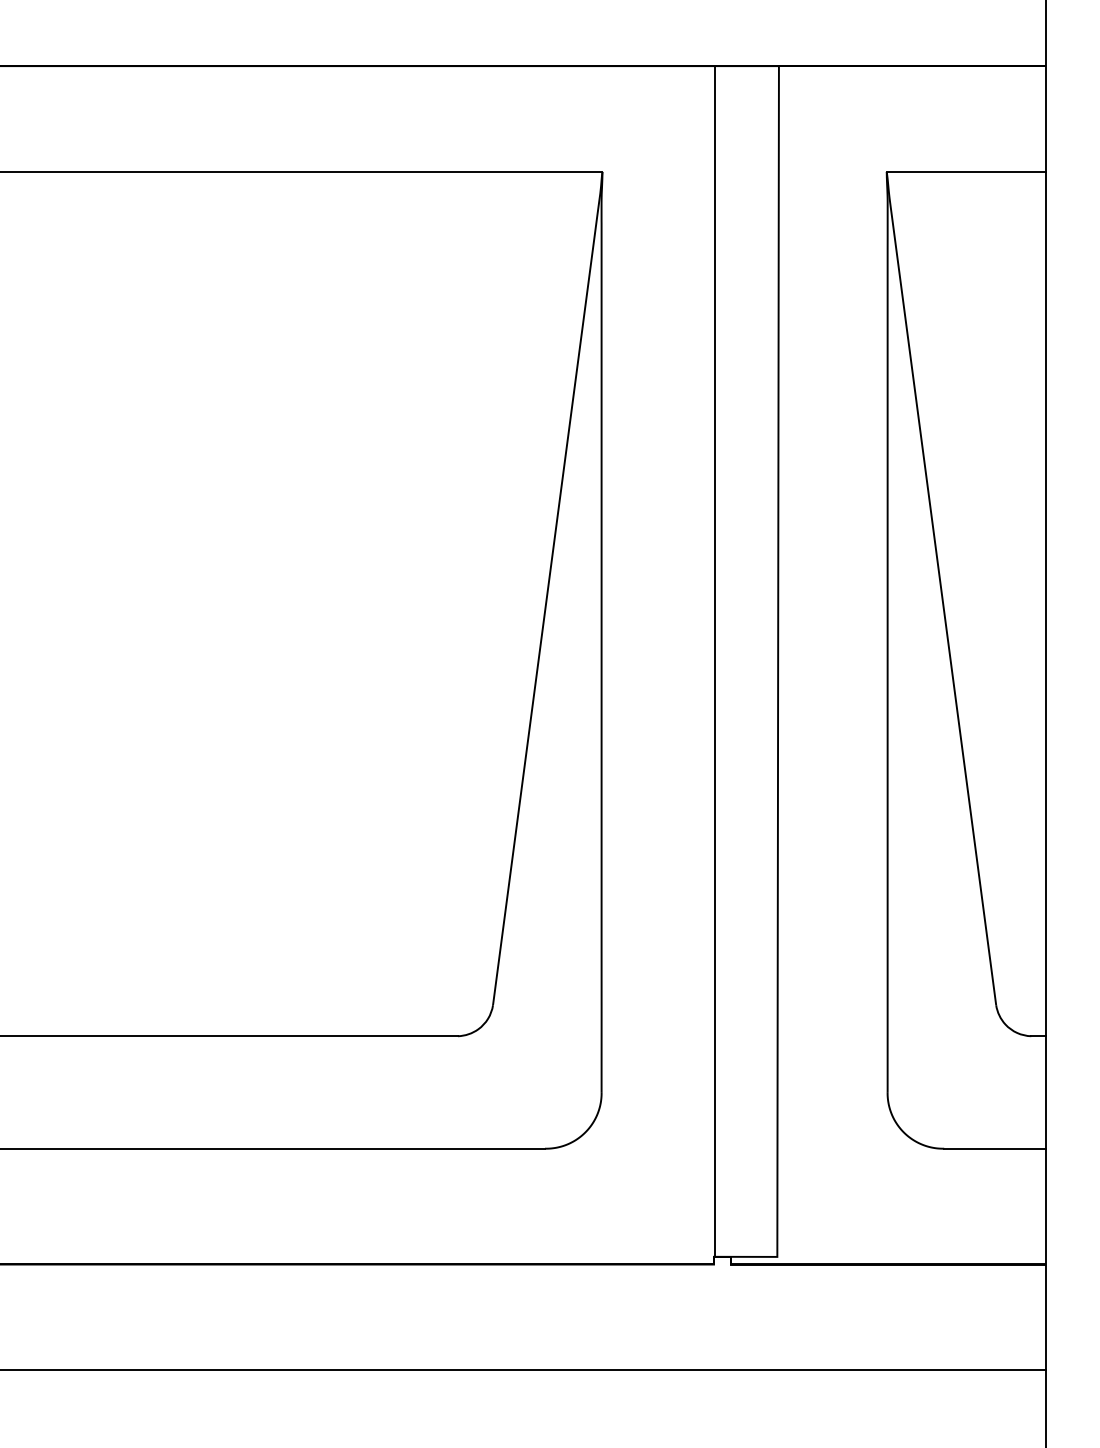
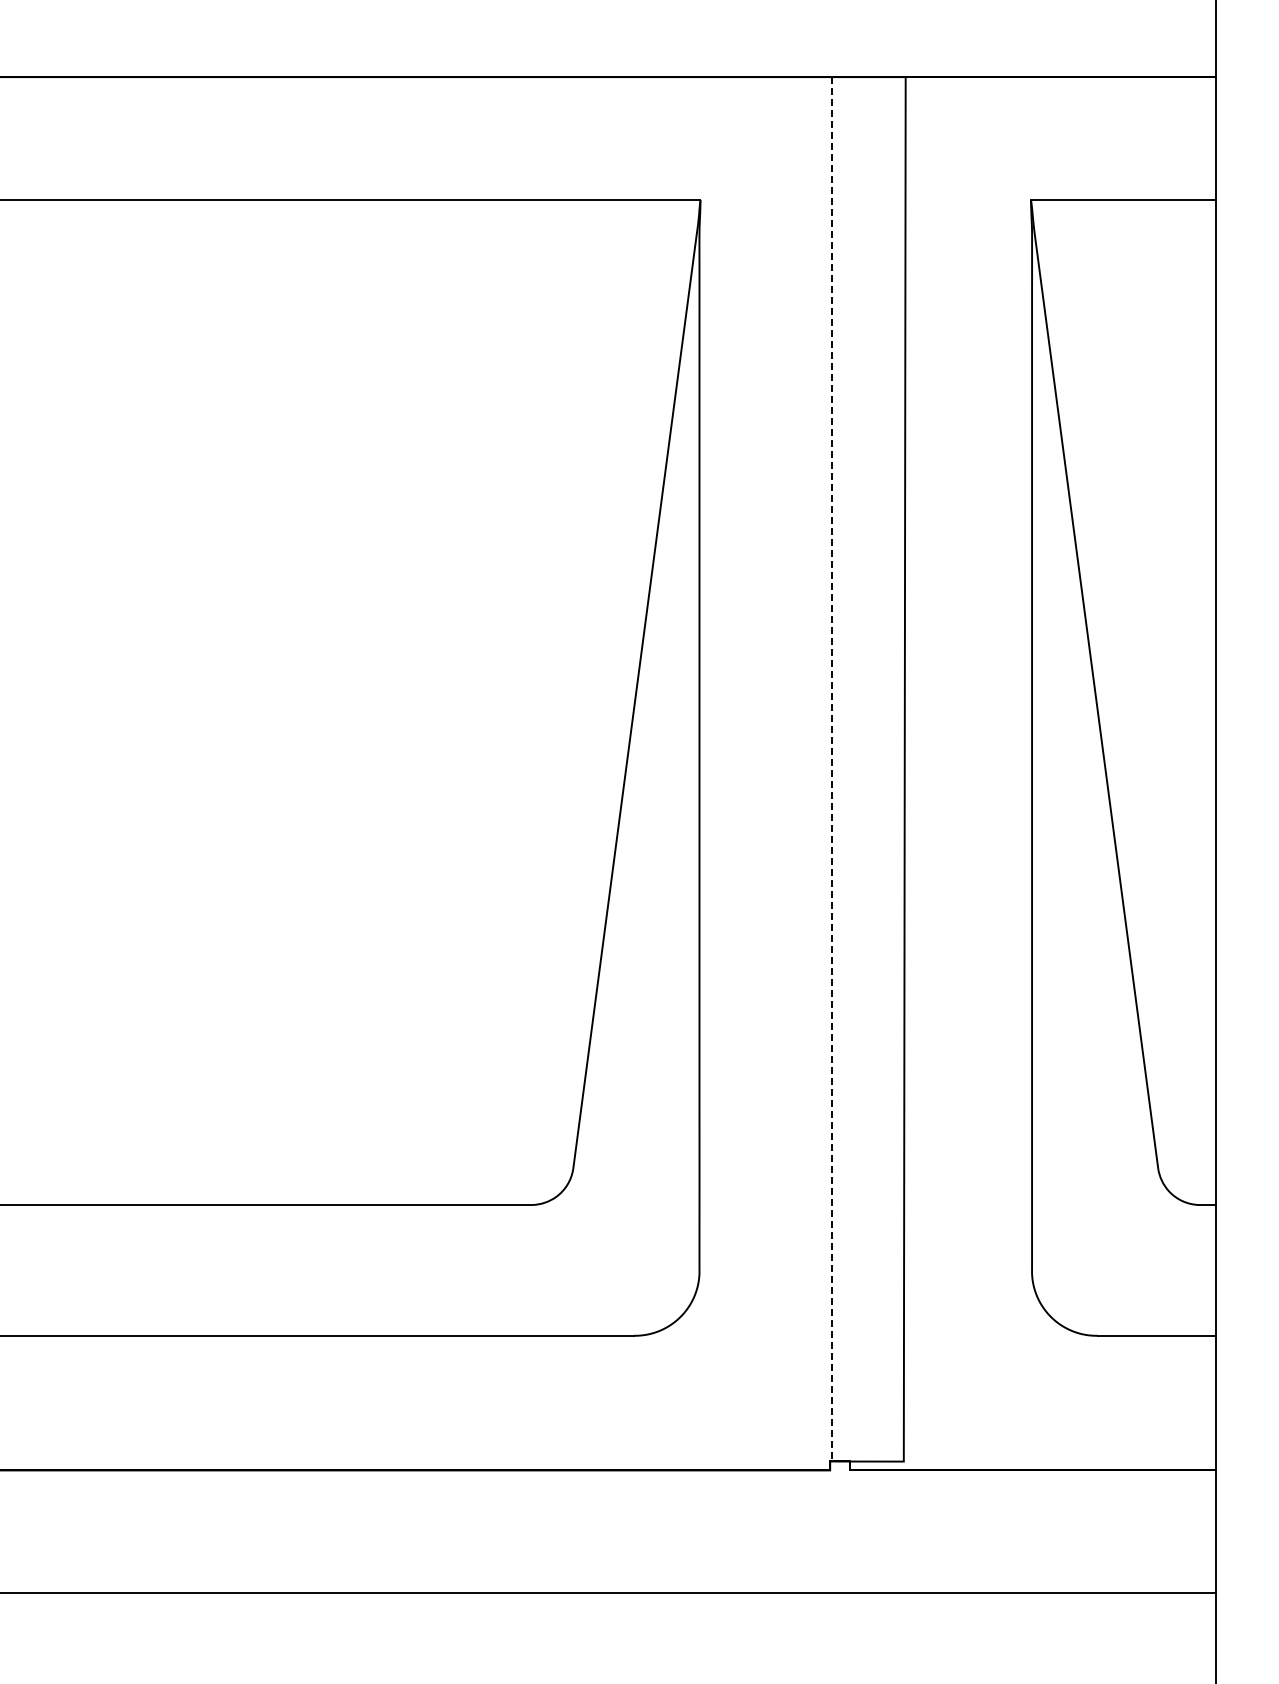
line: (715, 661) -> (831, 769), solid -> dashed

